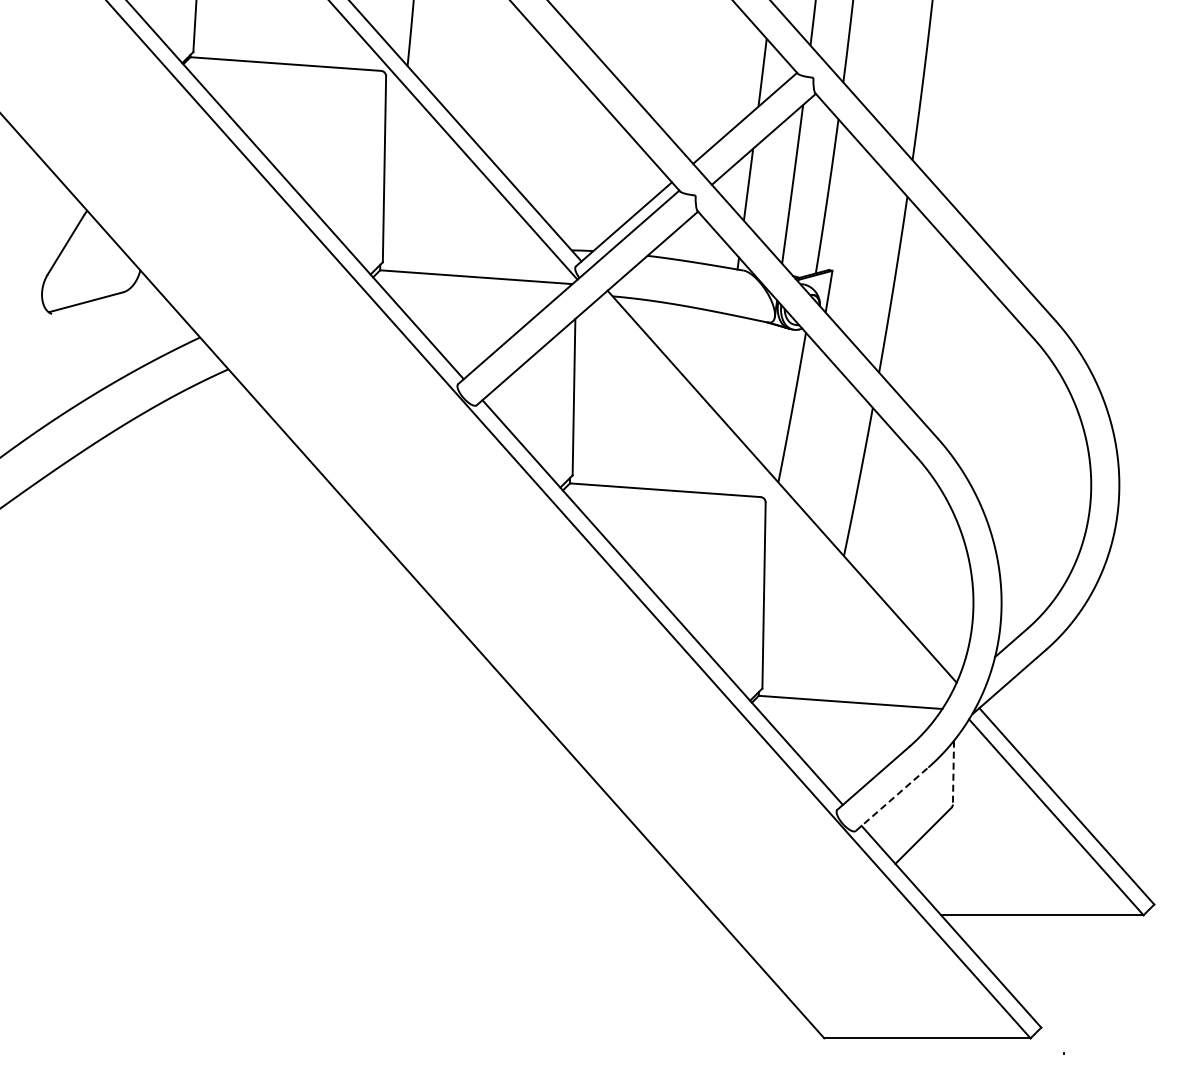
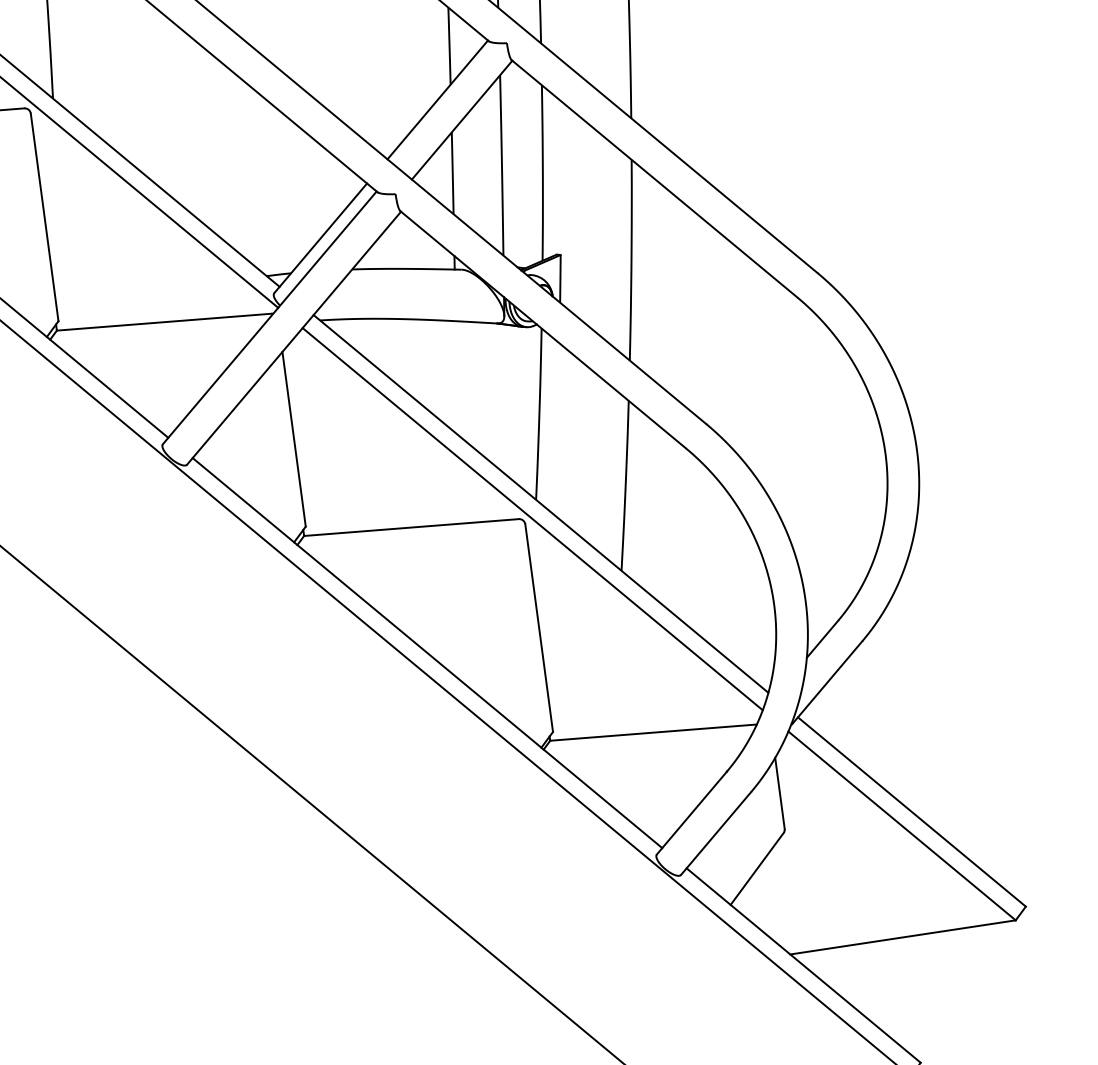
line: (772, 498) -> (532, 518), added
line: (953, 772) -> (779, 793), dashed -> solid
line: (892, 798) -> (716, 832), dashed -> solid

